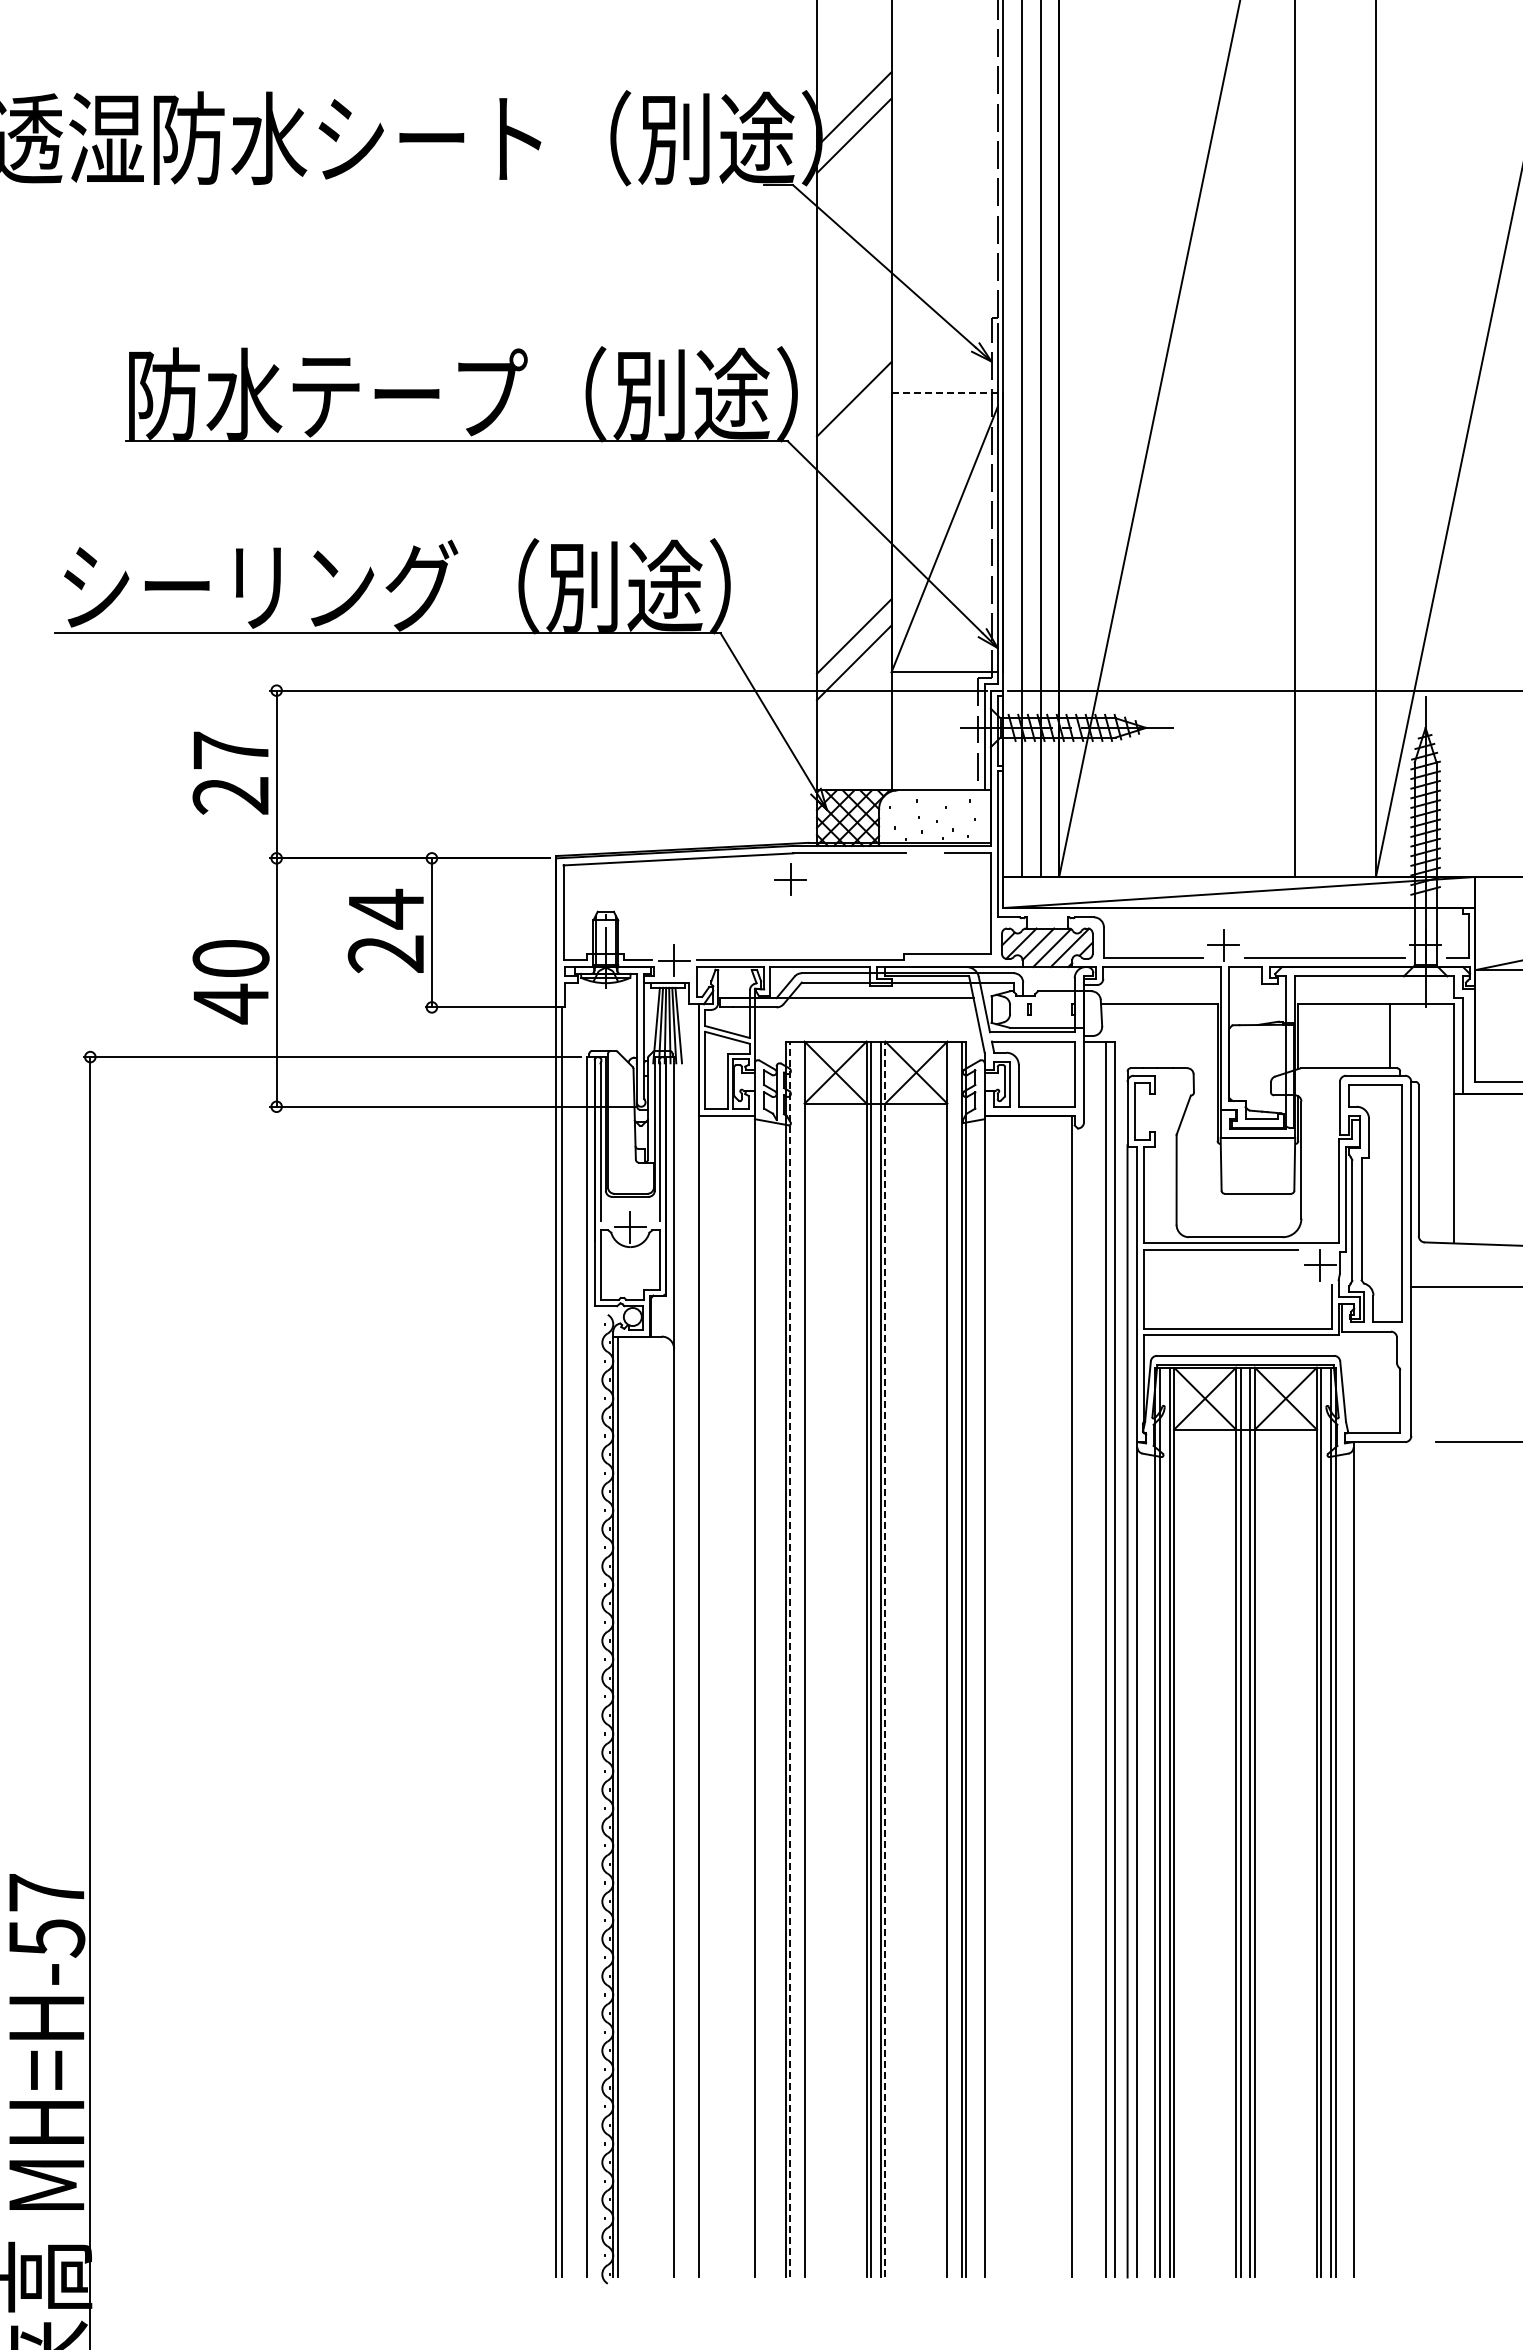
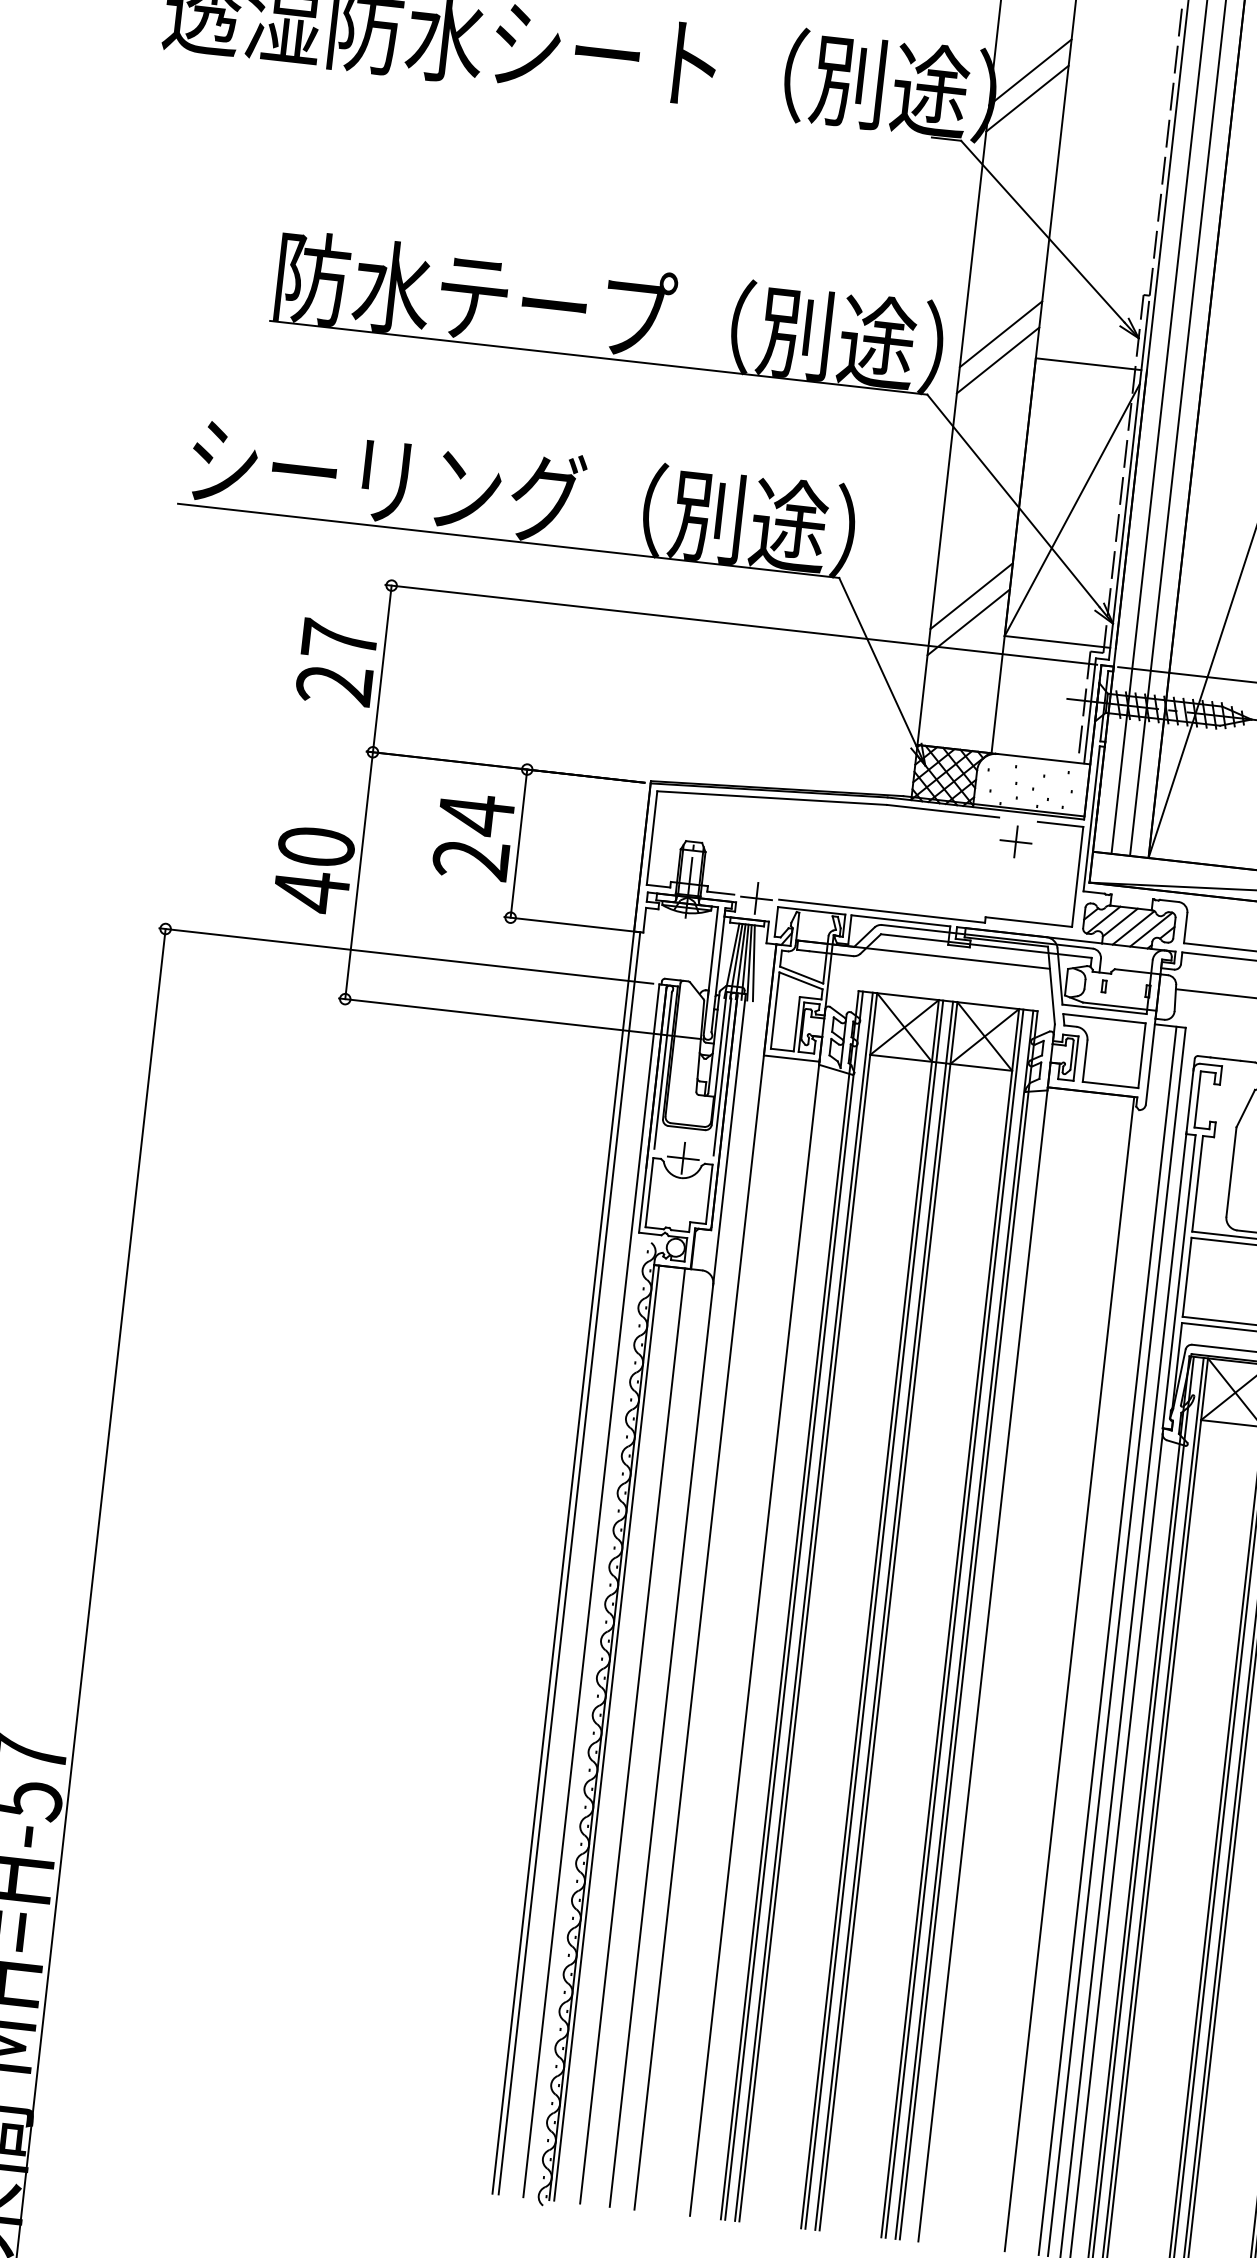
line: (853, 372) -> (1000, 333), added
line: (945, 392) -> (1089, 363), dashed -> solid
part: (790, 879) -> (1015, 841), moved
line: (790, 1659) -> (794, 1605), dashed -> solid
line: (800, 1659) -> (804, 1606), added
line: (885, 1659) -> (888, 1616), dashed -> solid
line: (951, 1659) -> (954, 1623), added
line: (644, 1806) -> (632, 1735), added

